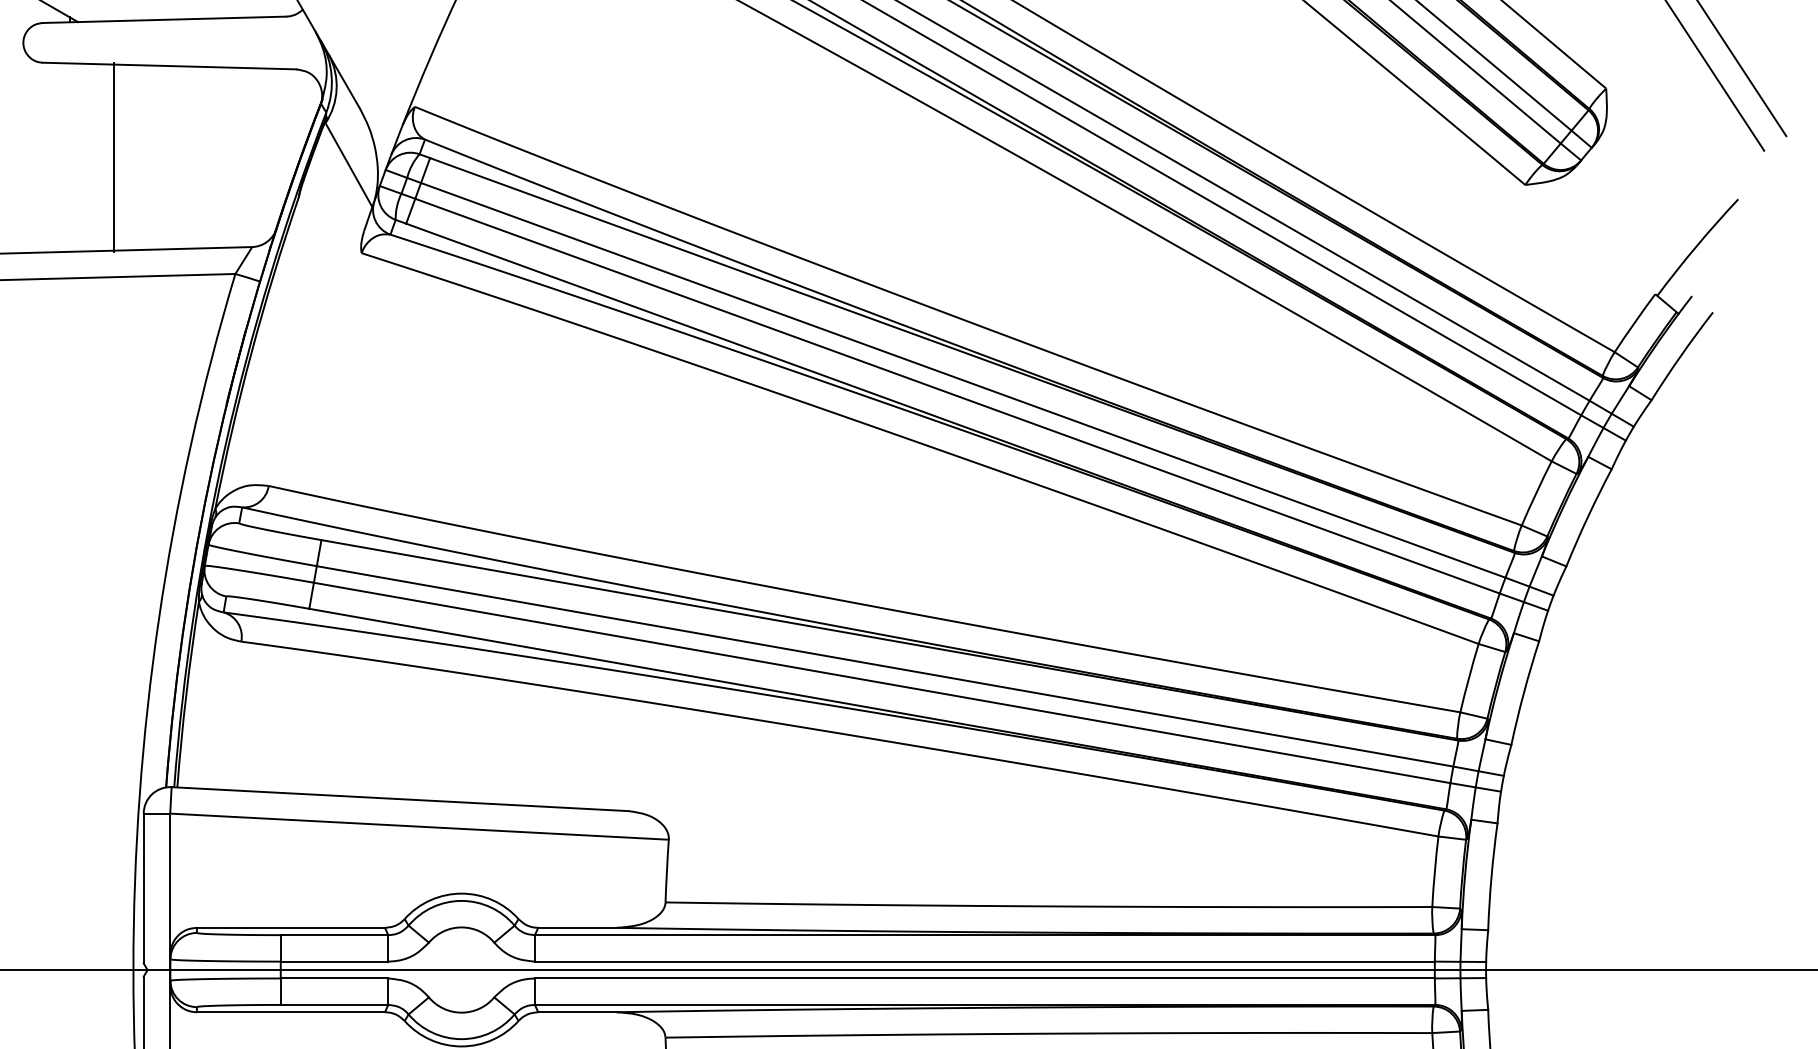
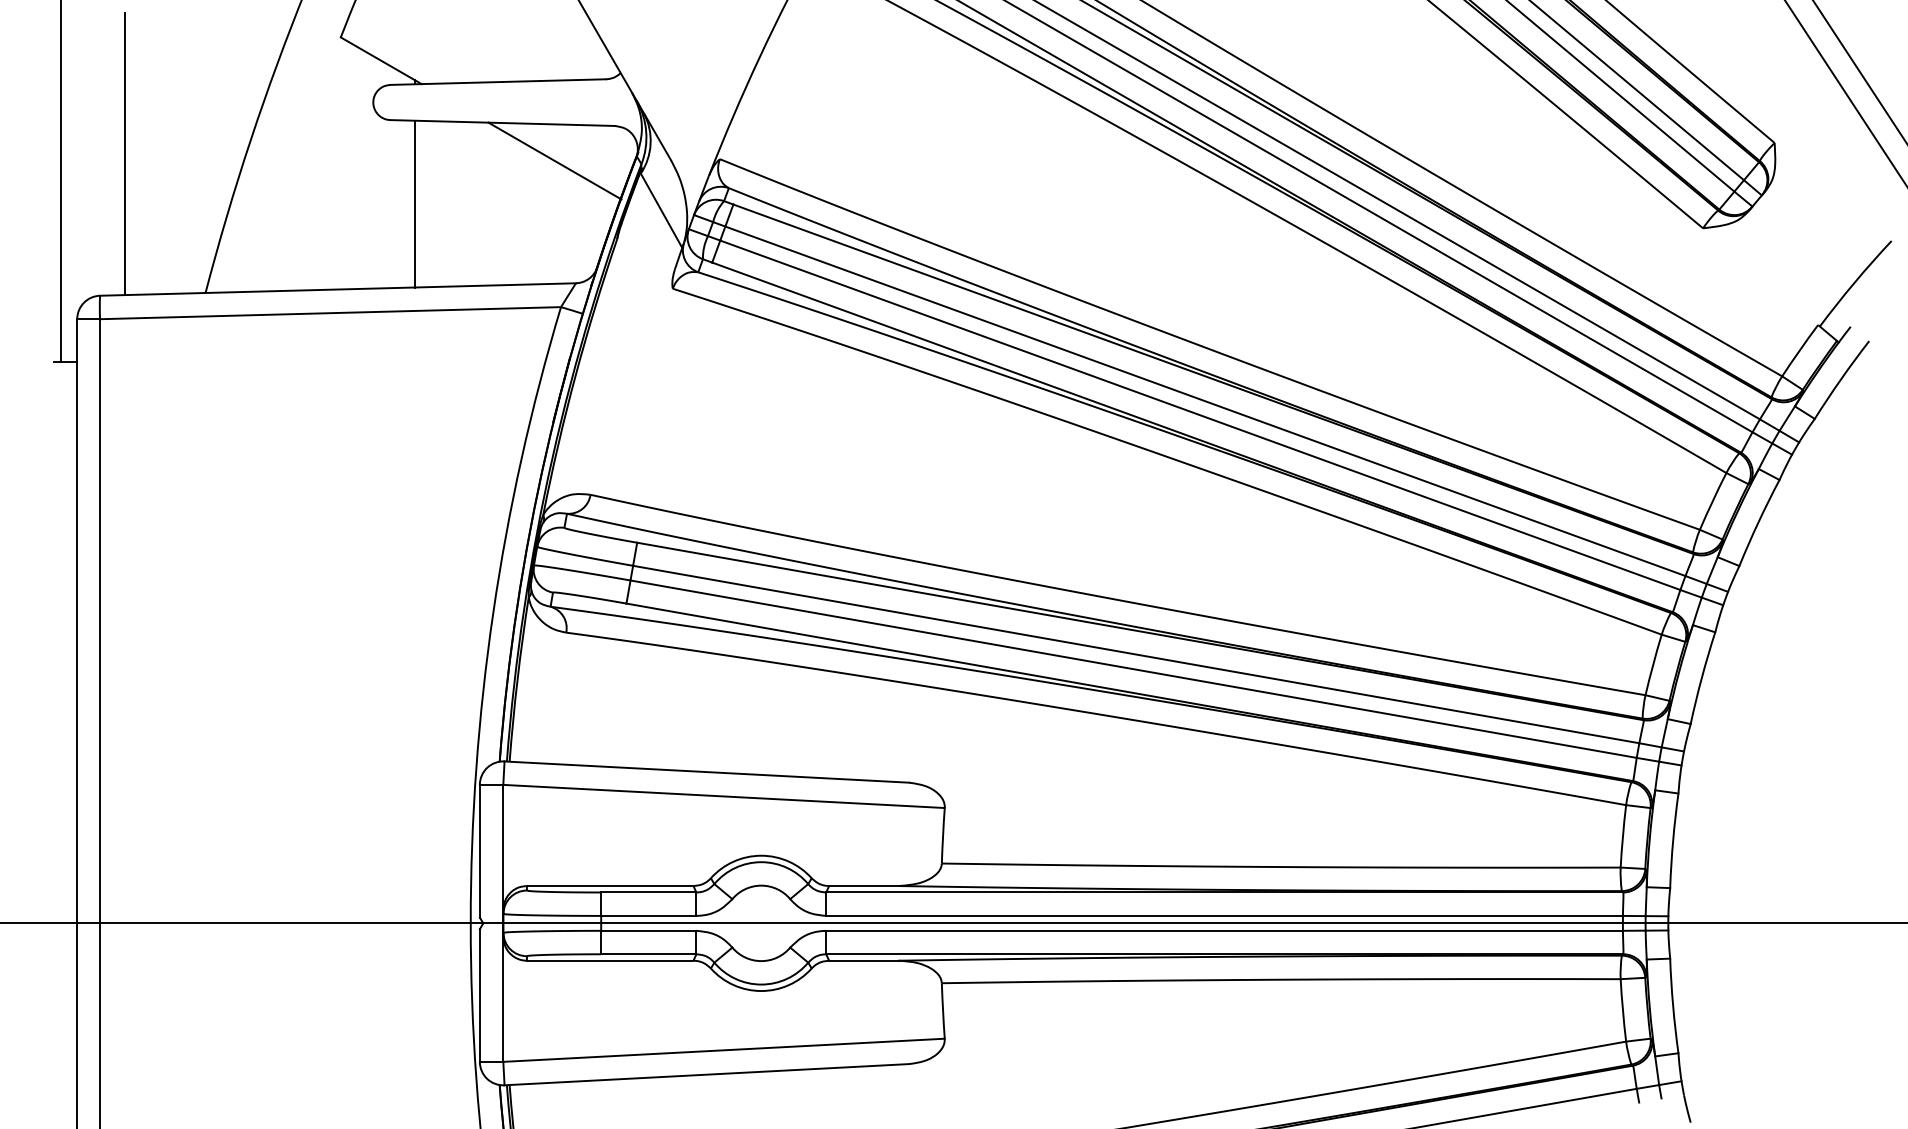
line: (228, 108) -> (554, 160), added
line: (113, 156) -> (414, 203), moved

